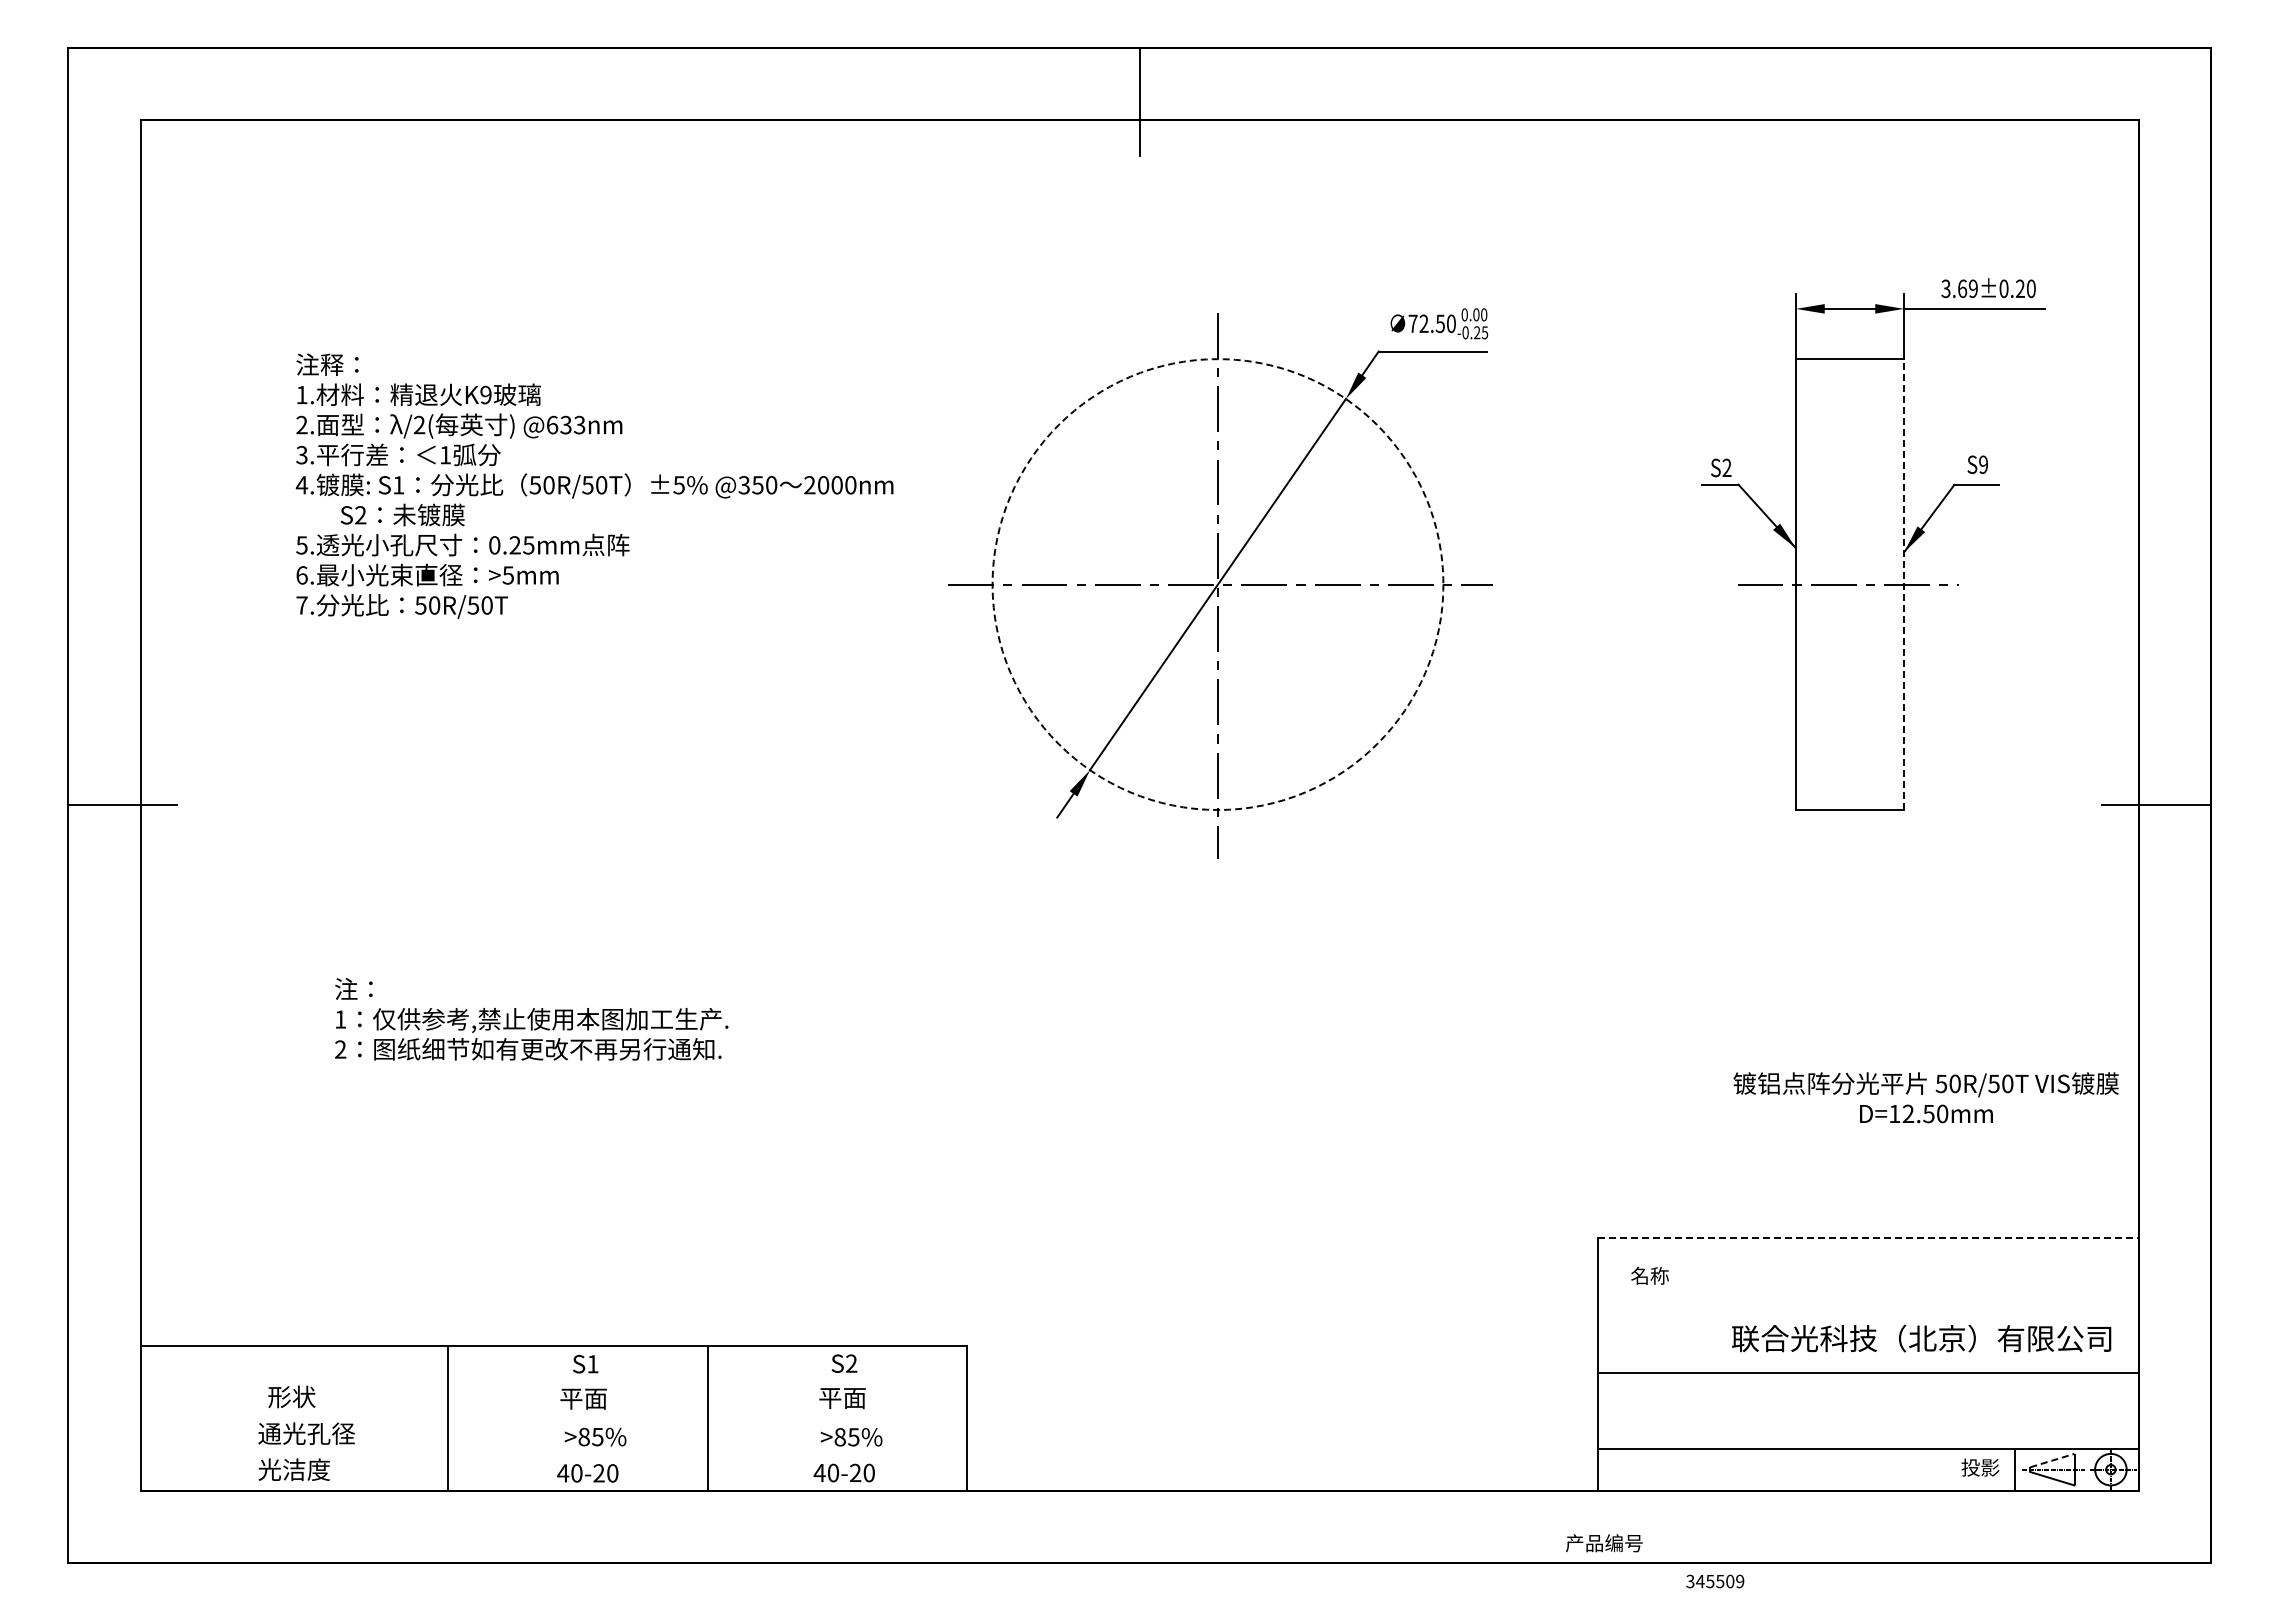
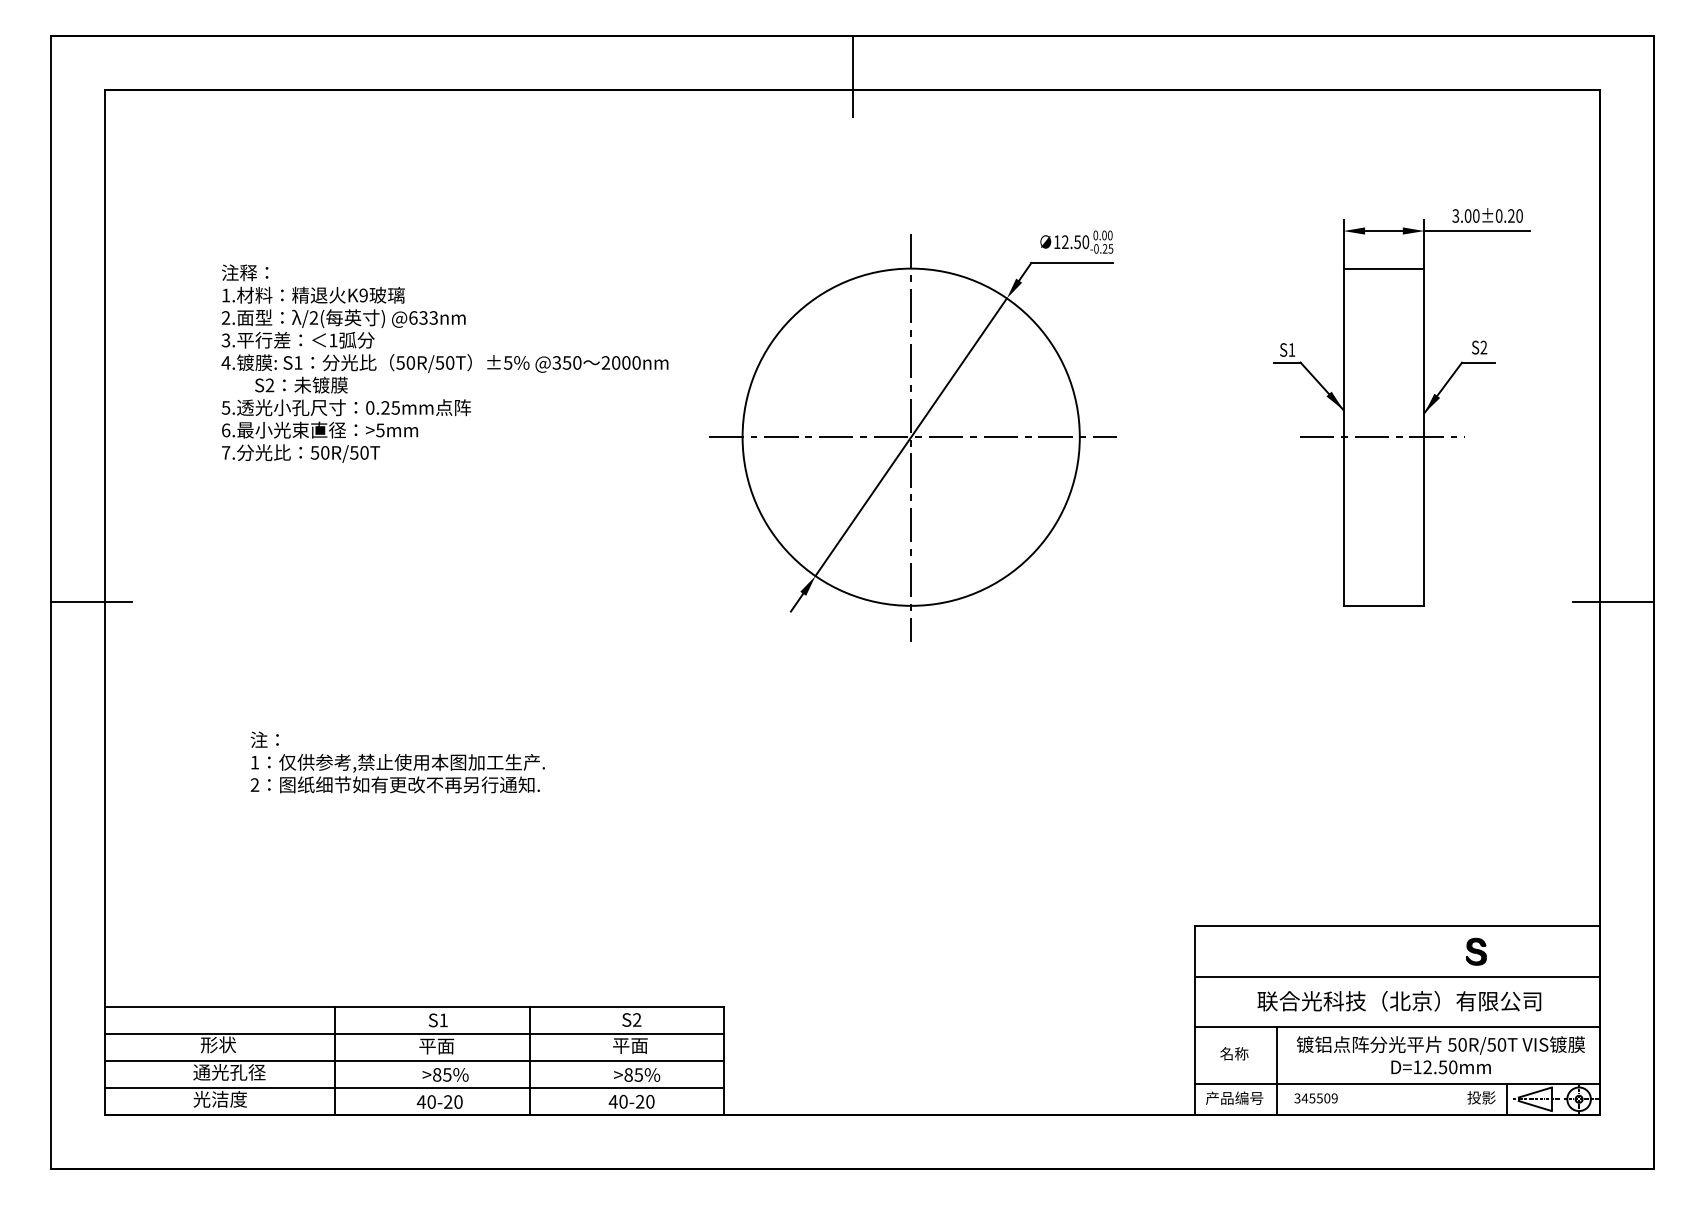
text: (1967, 288) -> (1471, 215), 3.69±0.20 -> 3.00±0.20
text: (1412, 323) -> (1056, 241), 72.50 -> 12.50
text: (1983, 465) -> (1483, 348), S9 -> S2
text: (1726, 467) -> (1291, 349), S2 -> S1
circle: (1217, 584) -> (910, 437), dashed -> solid
line: (1904, 584) -> (1424, 437), dashed -> solid
text: (1925, 1097) -> (1440, 1055), moved
line: (1868, 1238) -> (1397, 926), dashed -> solid
part: (1973, 1272) -> (1476, 951), added
text: (1649, 1275) -> (1233, 1053), moved
line: (1867, 1305) -> (1397, 976), added
text: (1921, 1338) -> (1399, 1001), moved
line: (553, 1382) -> (414, 1034), added
line: (553, 1418) -> (414, 1061), added
line: (1706, 1431) -> (1276, 1070), added
line: (553, 1454) -> (414, 1087), added
line: (2052, 1460) -> (1535, 1092), dashed -> solid
text: (1604, 1543) -> (1234, 1098), moved
text: (1715, 1581) -> (1316, 1098), moved

